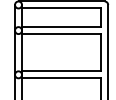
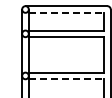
line: (61, 8) -> (66, 12), solid -> dashed
line: (61, 78) -> (66, 79), solid -> dashed

